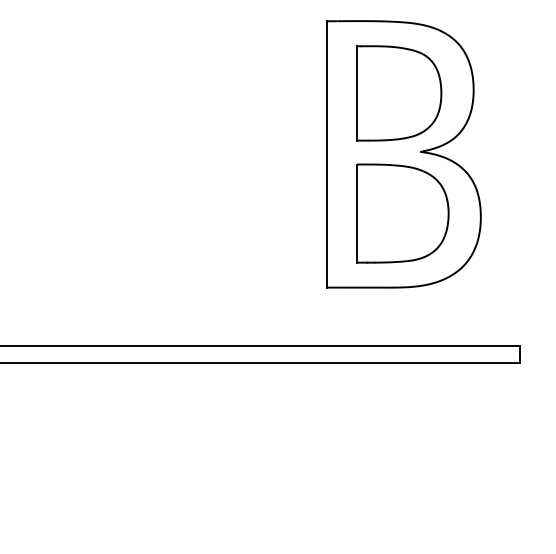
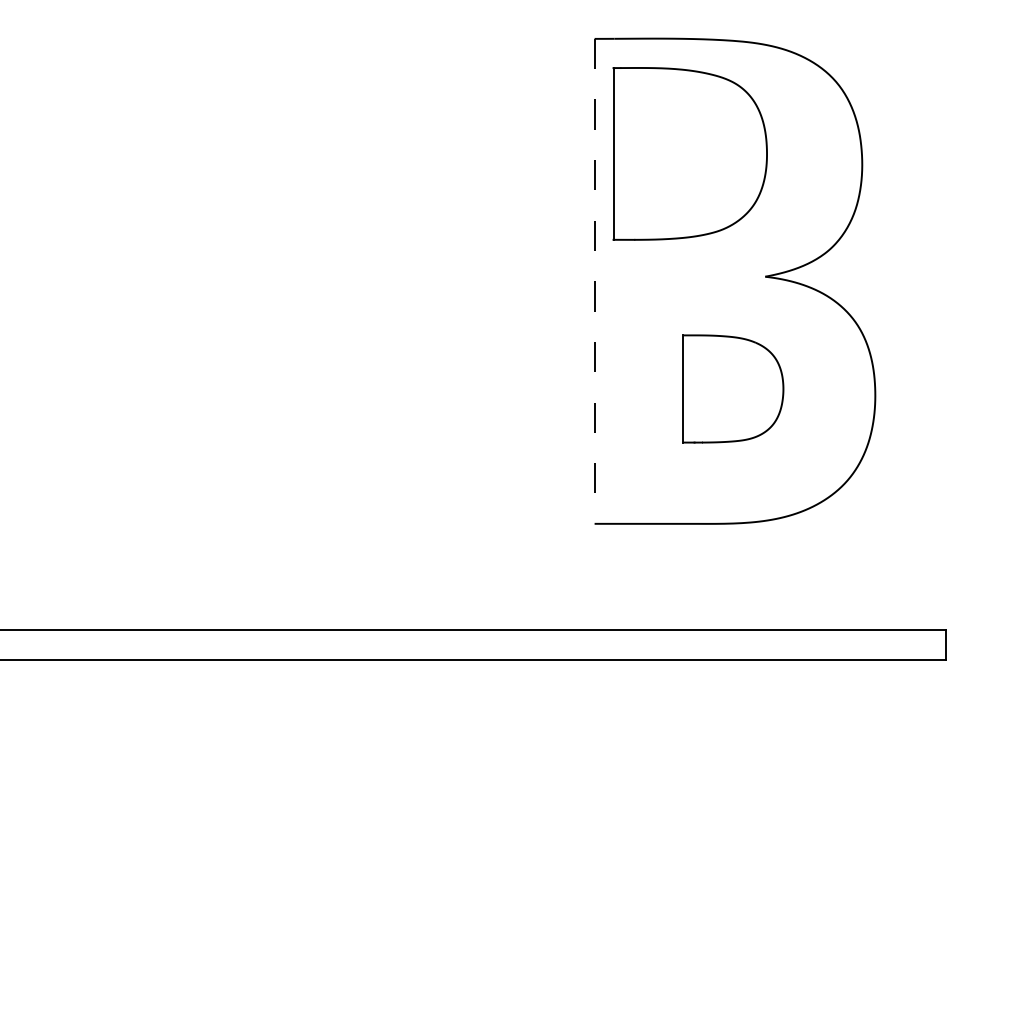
part: (399, 93) -> (690, 154), moved
line: (326, 154) -> (594, 281), solid -> dashed
part: (402, 213) -> (732, 388), size x0.6

